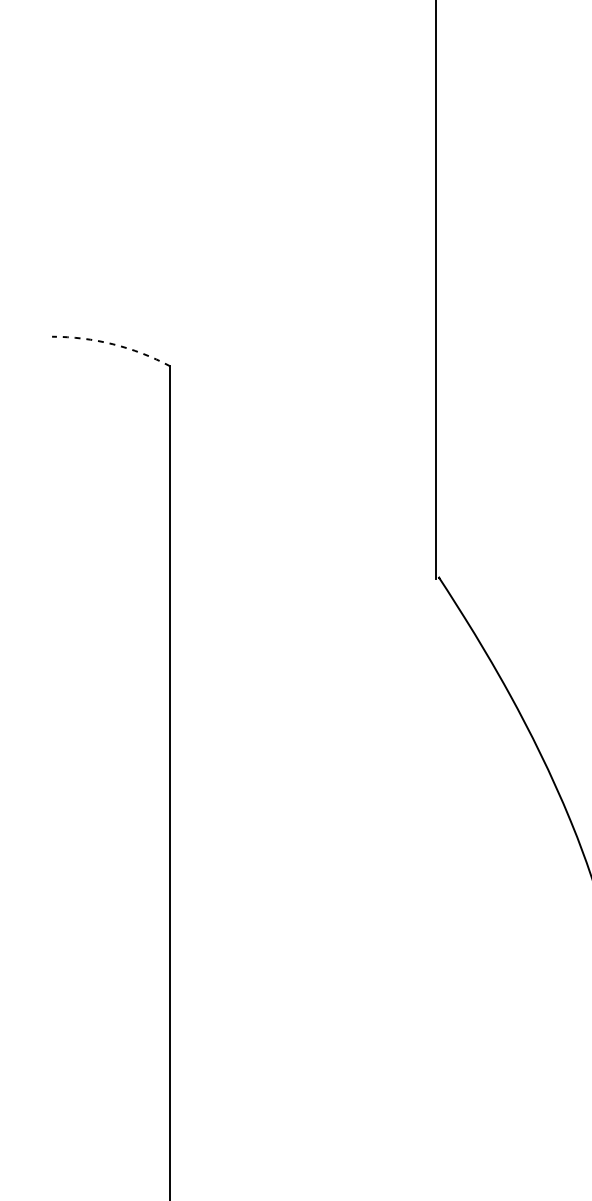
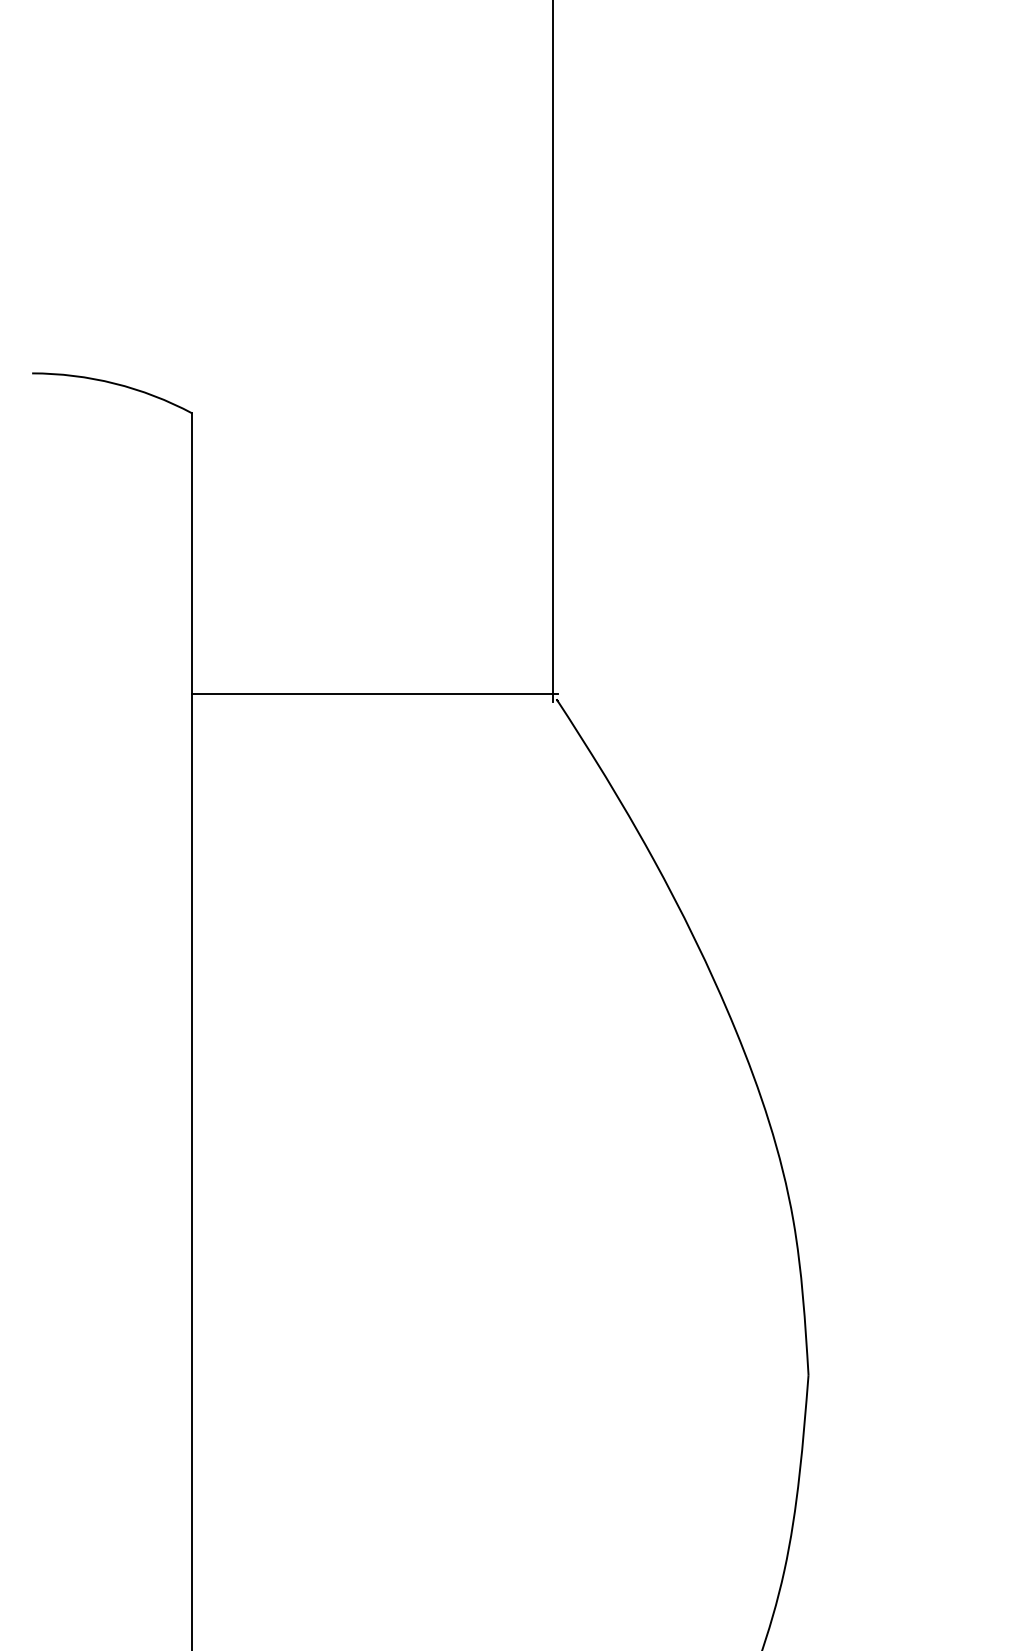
arc: (112, 344) -> (114, 383), dashed -> solid
line: (305, 572) -> (375, 693), added

